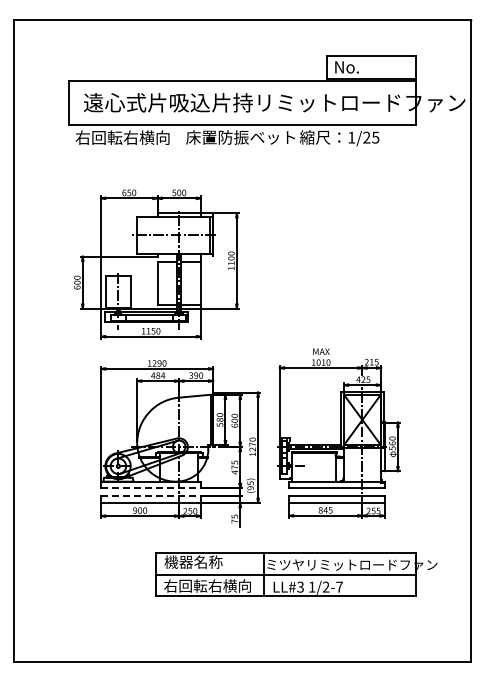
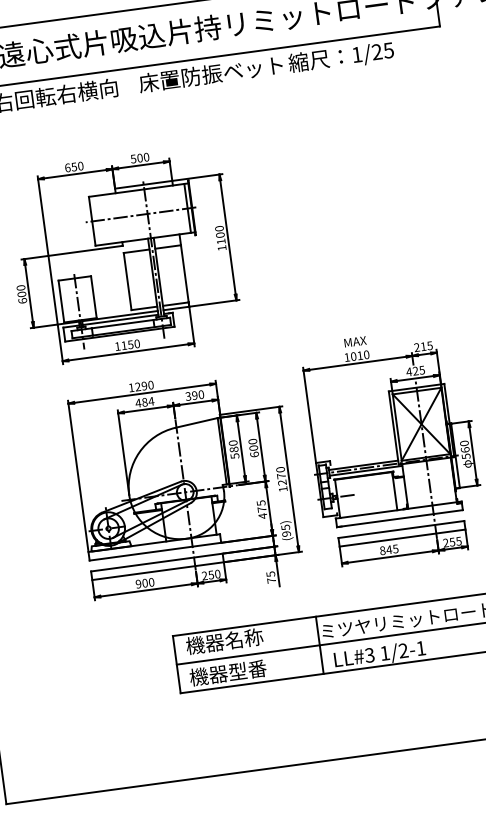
line: (151, 488) -> (156, 552), dashed -> solid
line: (151, 496) -> (157, 562), dashed -> solid
text: (207, 585) -> (247, 669), 右回転右横向 -> 機器型番
text: (339, 586) -> (420, 647), 1/2-7 -> 1/2-1

